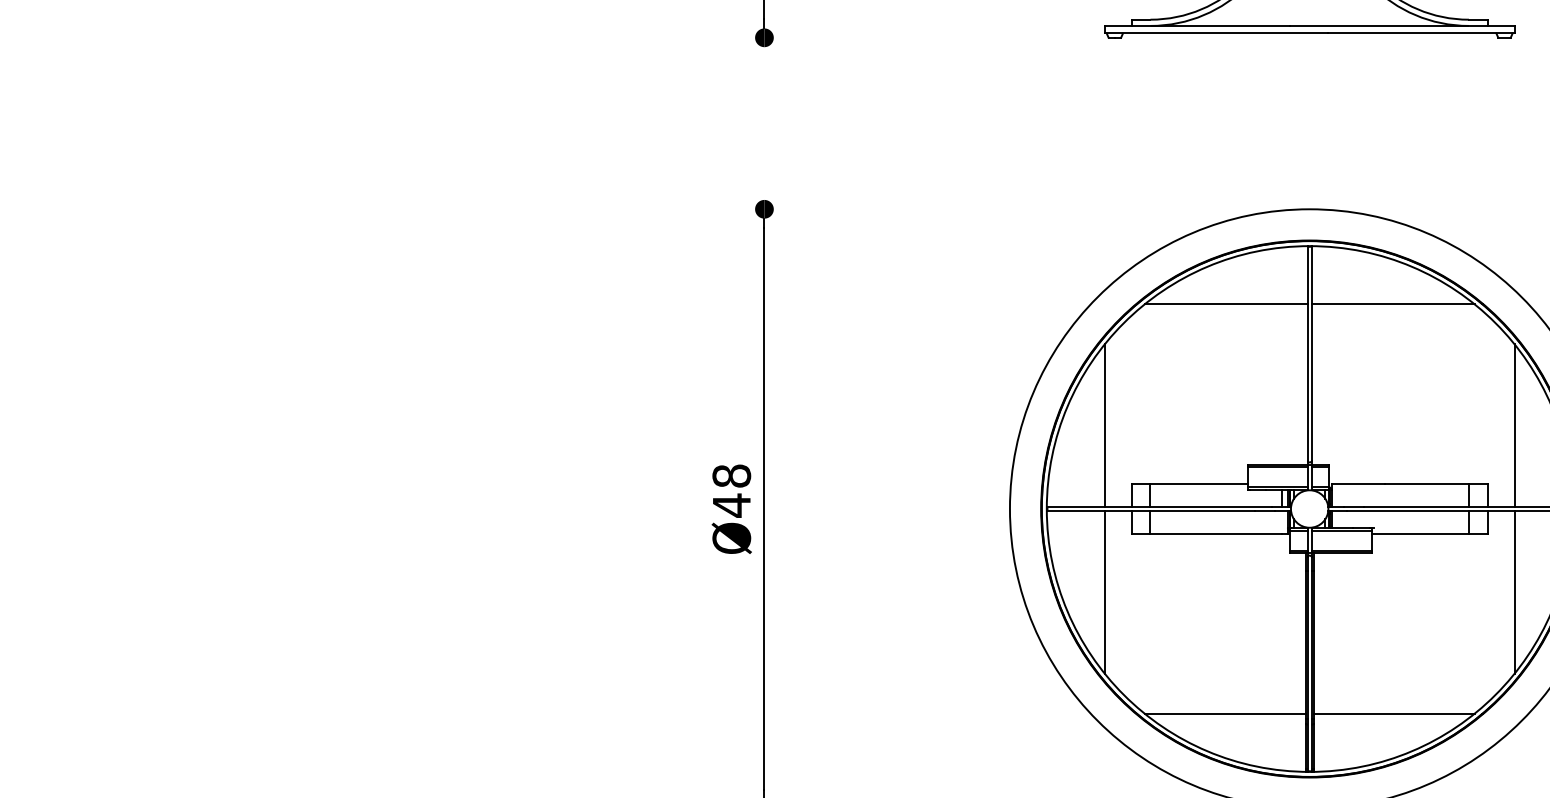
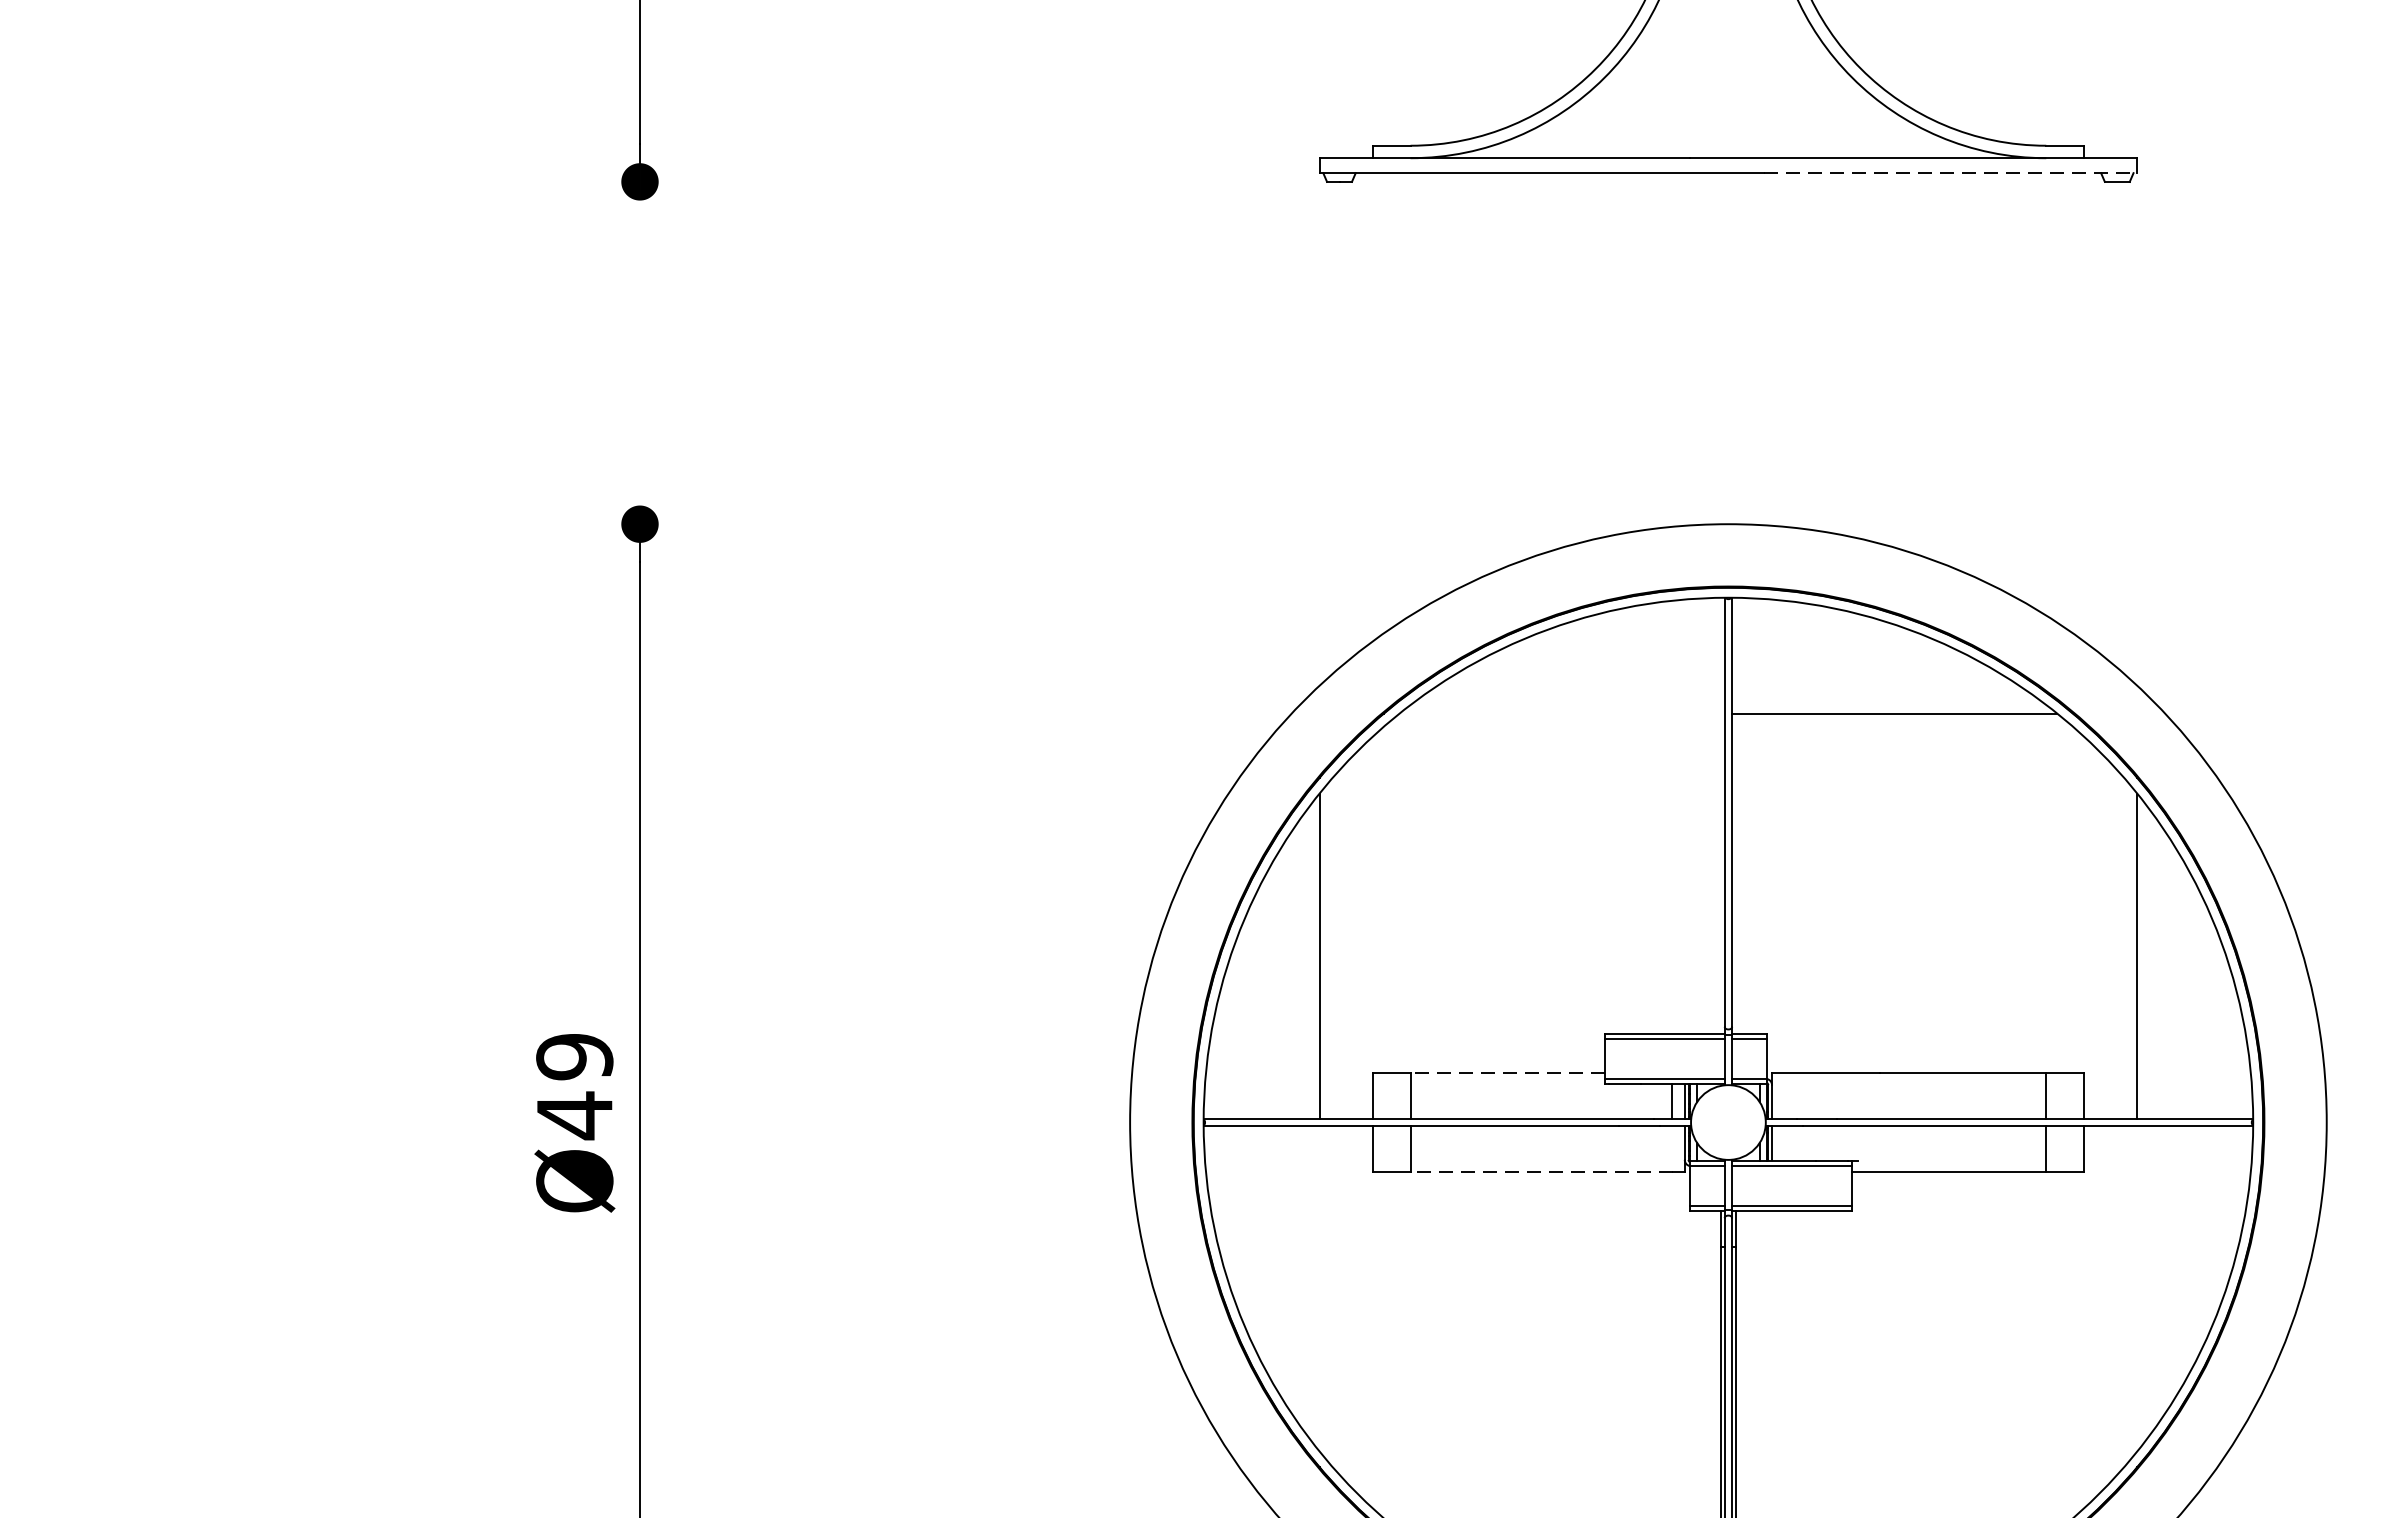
line: (1421, 33) -> (1951, 173), solid -> dashed
line: (1225, 304) -> (1560, 714), removed
text: (731, 475) -> (574, 1055), Ø48 -> Ø49
line: (1199, 484) -> (1508, 1073), solid -> dashed
line: (1216, 534) -> (1542, 1173), solid -> dashed
line: (1104, 591) -> (1318, 1287), removed
line: (1514, 591) -> (2137, 1287), removed

